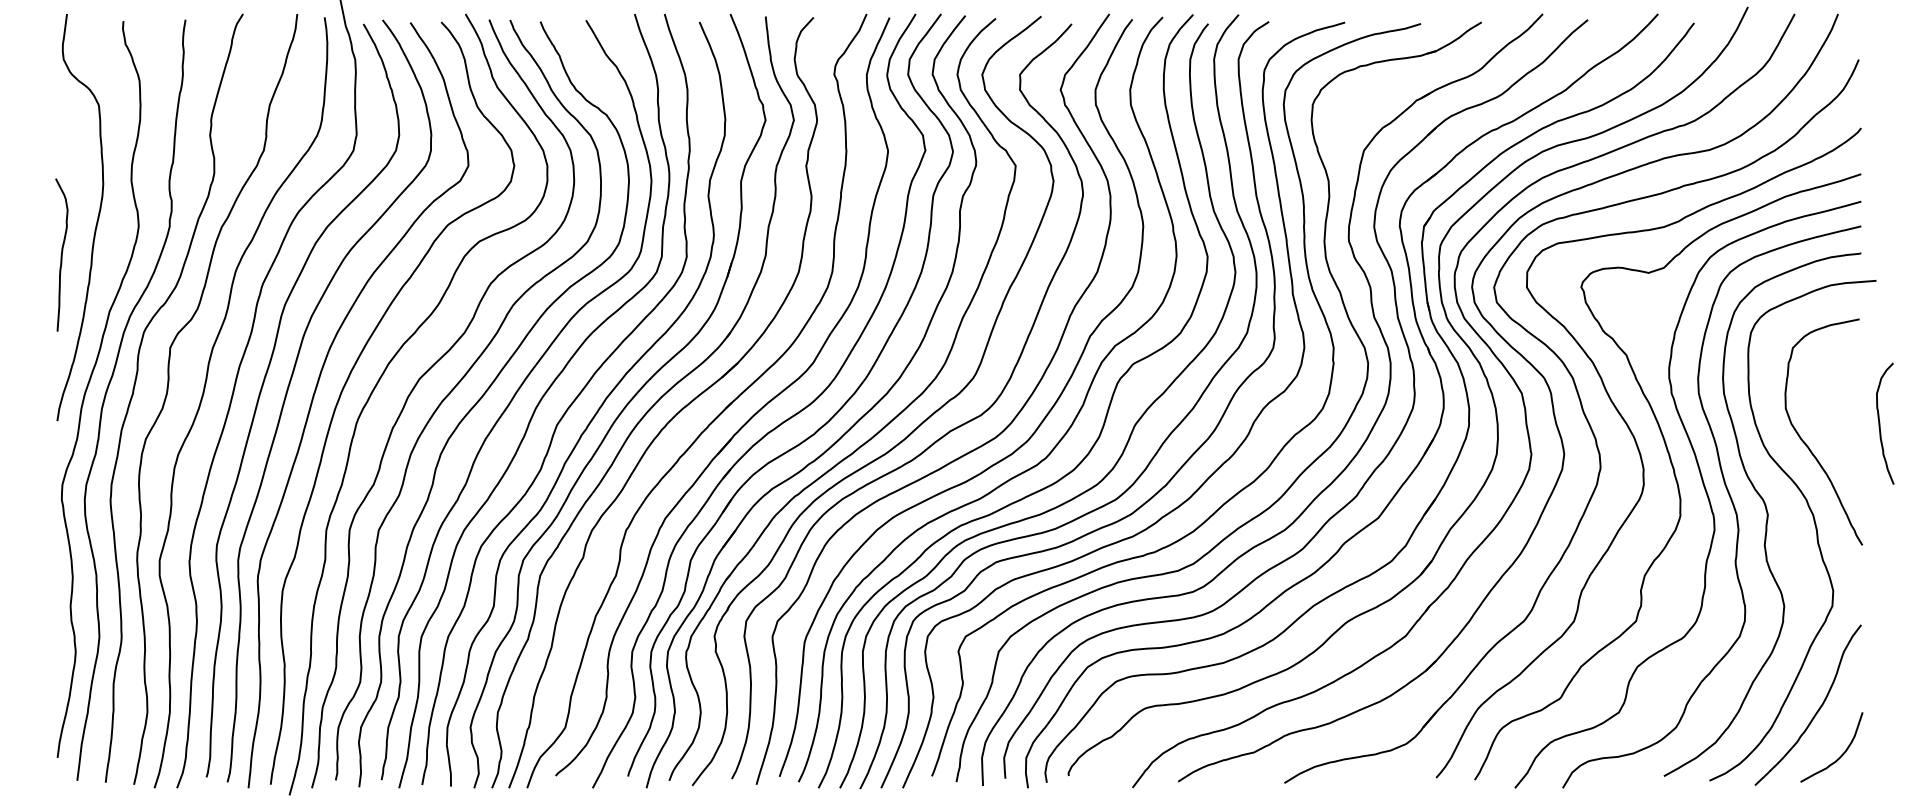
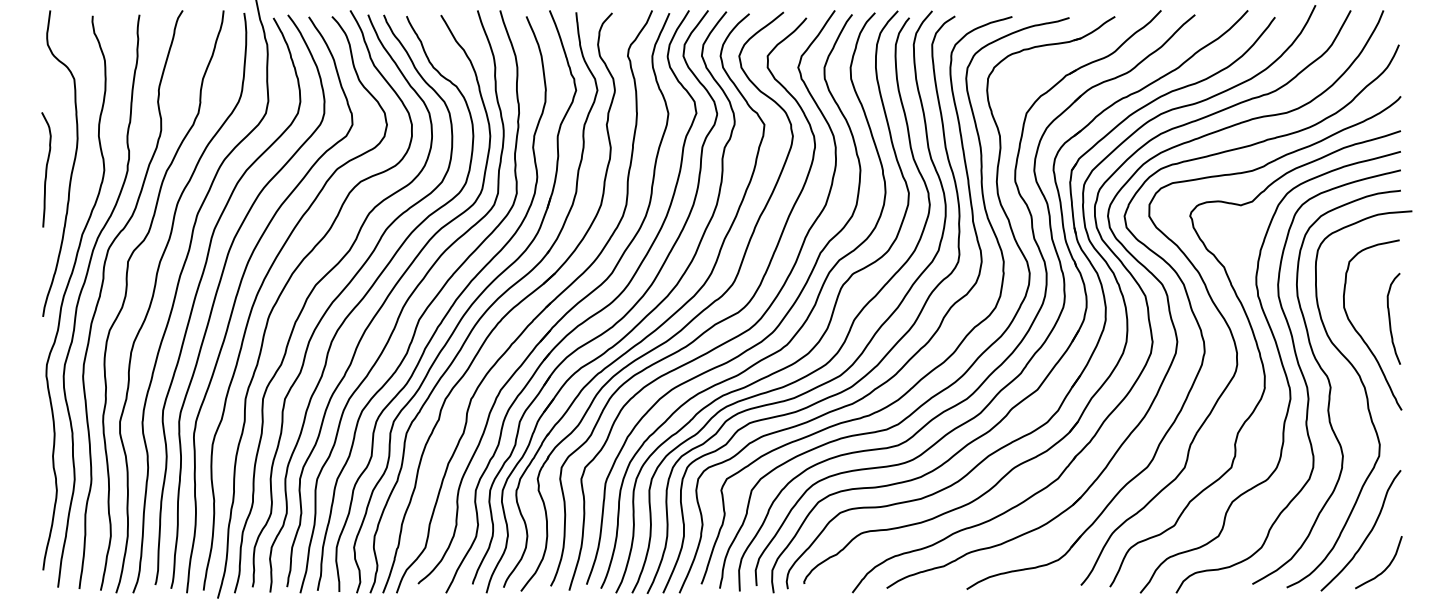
curve: (61, 254) -> (46, 169), moved
curve: (1880, 423) -> (1390, 318), moved

